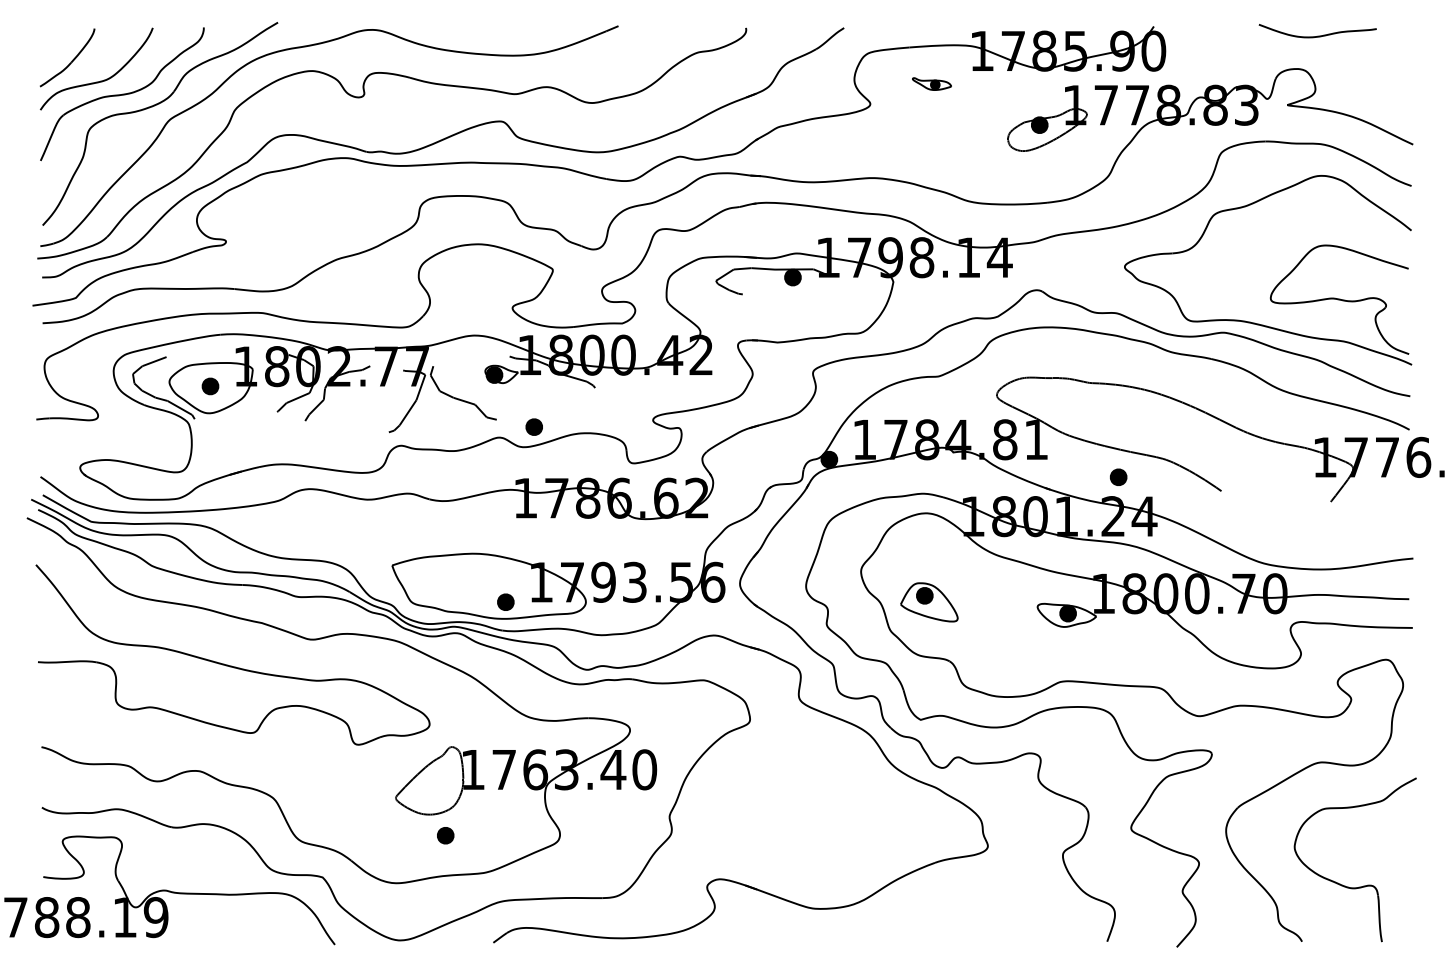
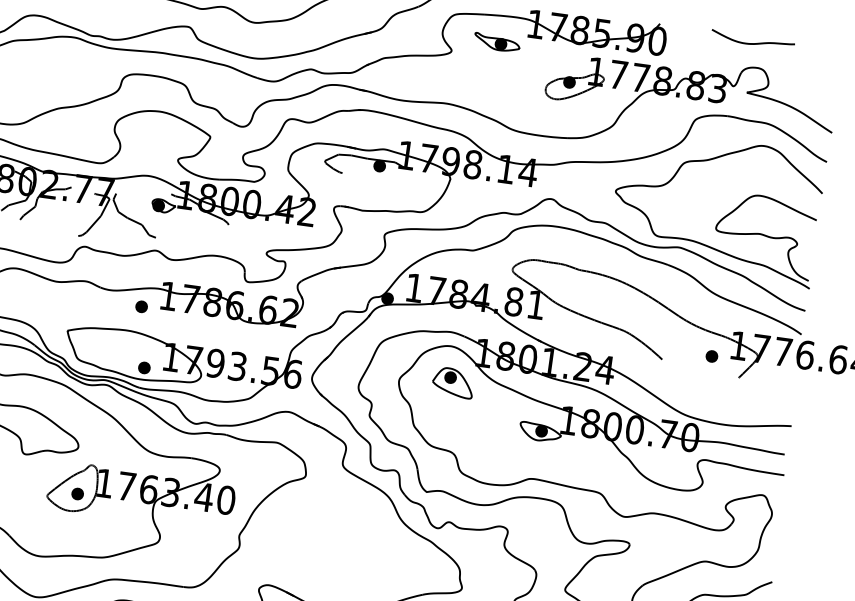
curve: (1317, 35) -> (752, 43), moved
part: (931, 83) -> (496, 42), size x1.67
part: (533, 426) -> (141, 306), moved
part: (1118, 476) -> (711, 355), moved
part: (929, 602) -> (453, 382), moved
part: (445, 835) -> (77, 493), moved

